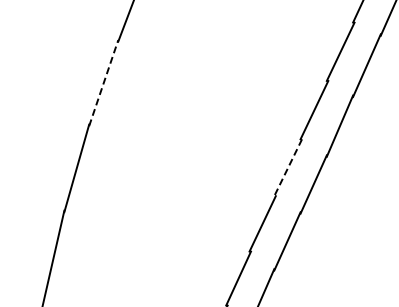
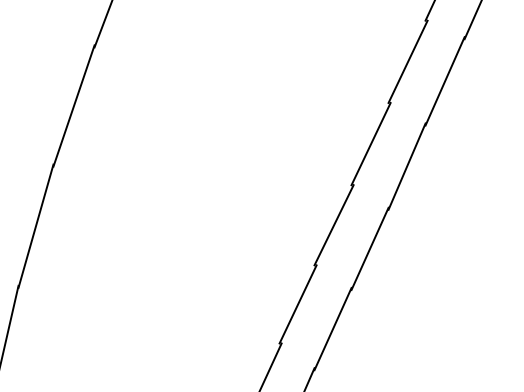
line: (103, 82) -> (73, 105), dashed -> solid
line: (288, 167) -> (334, 224), dashed -> solid

